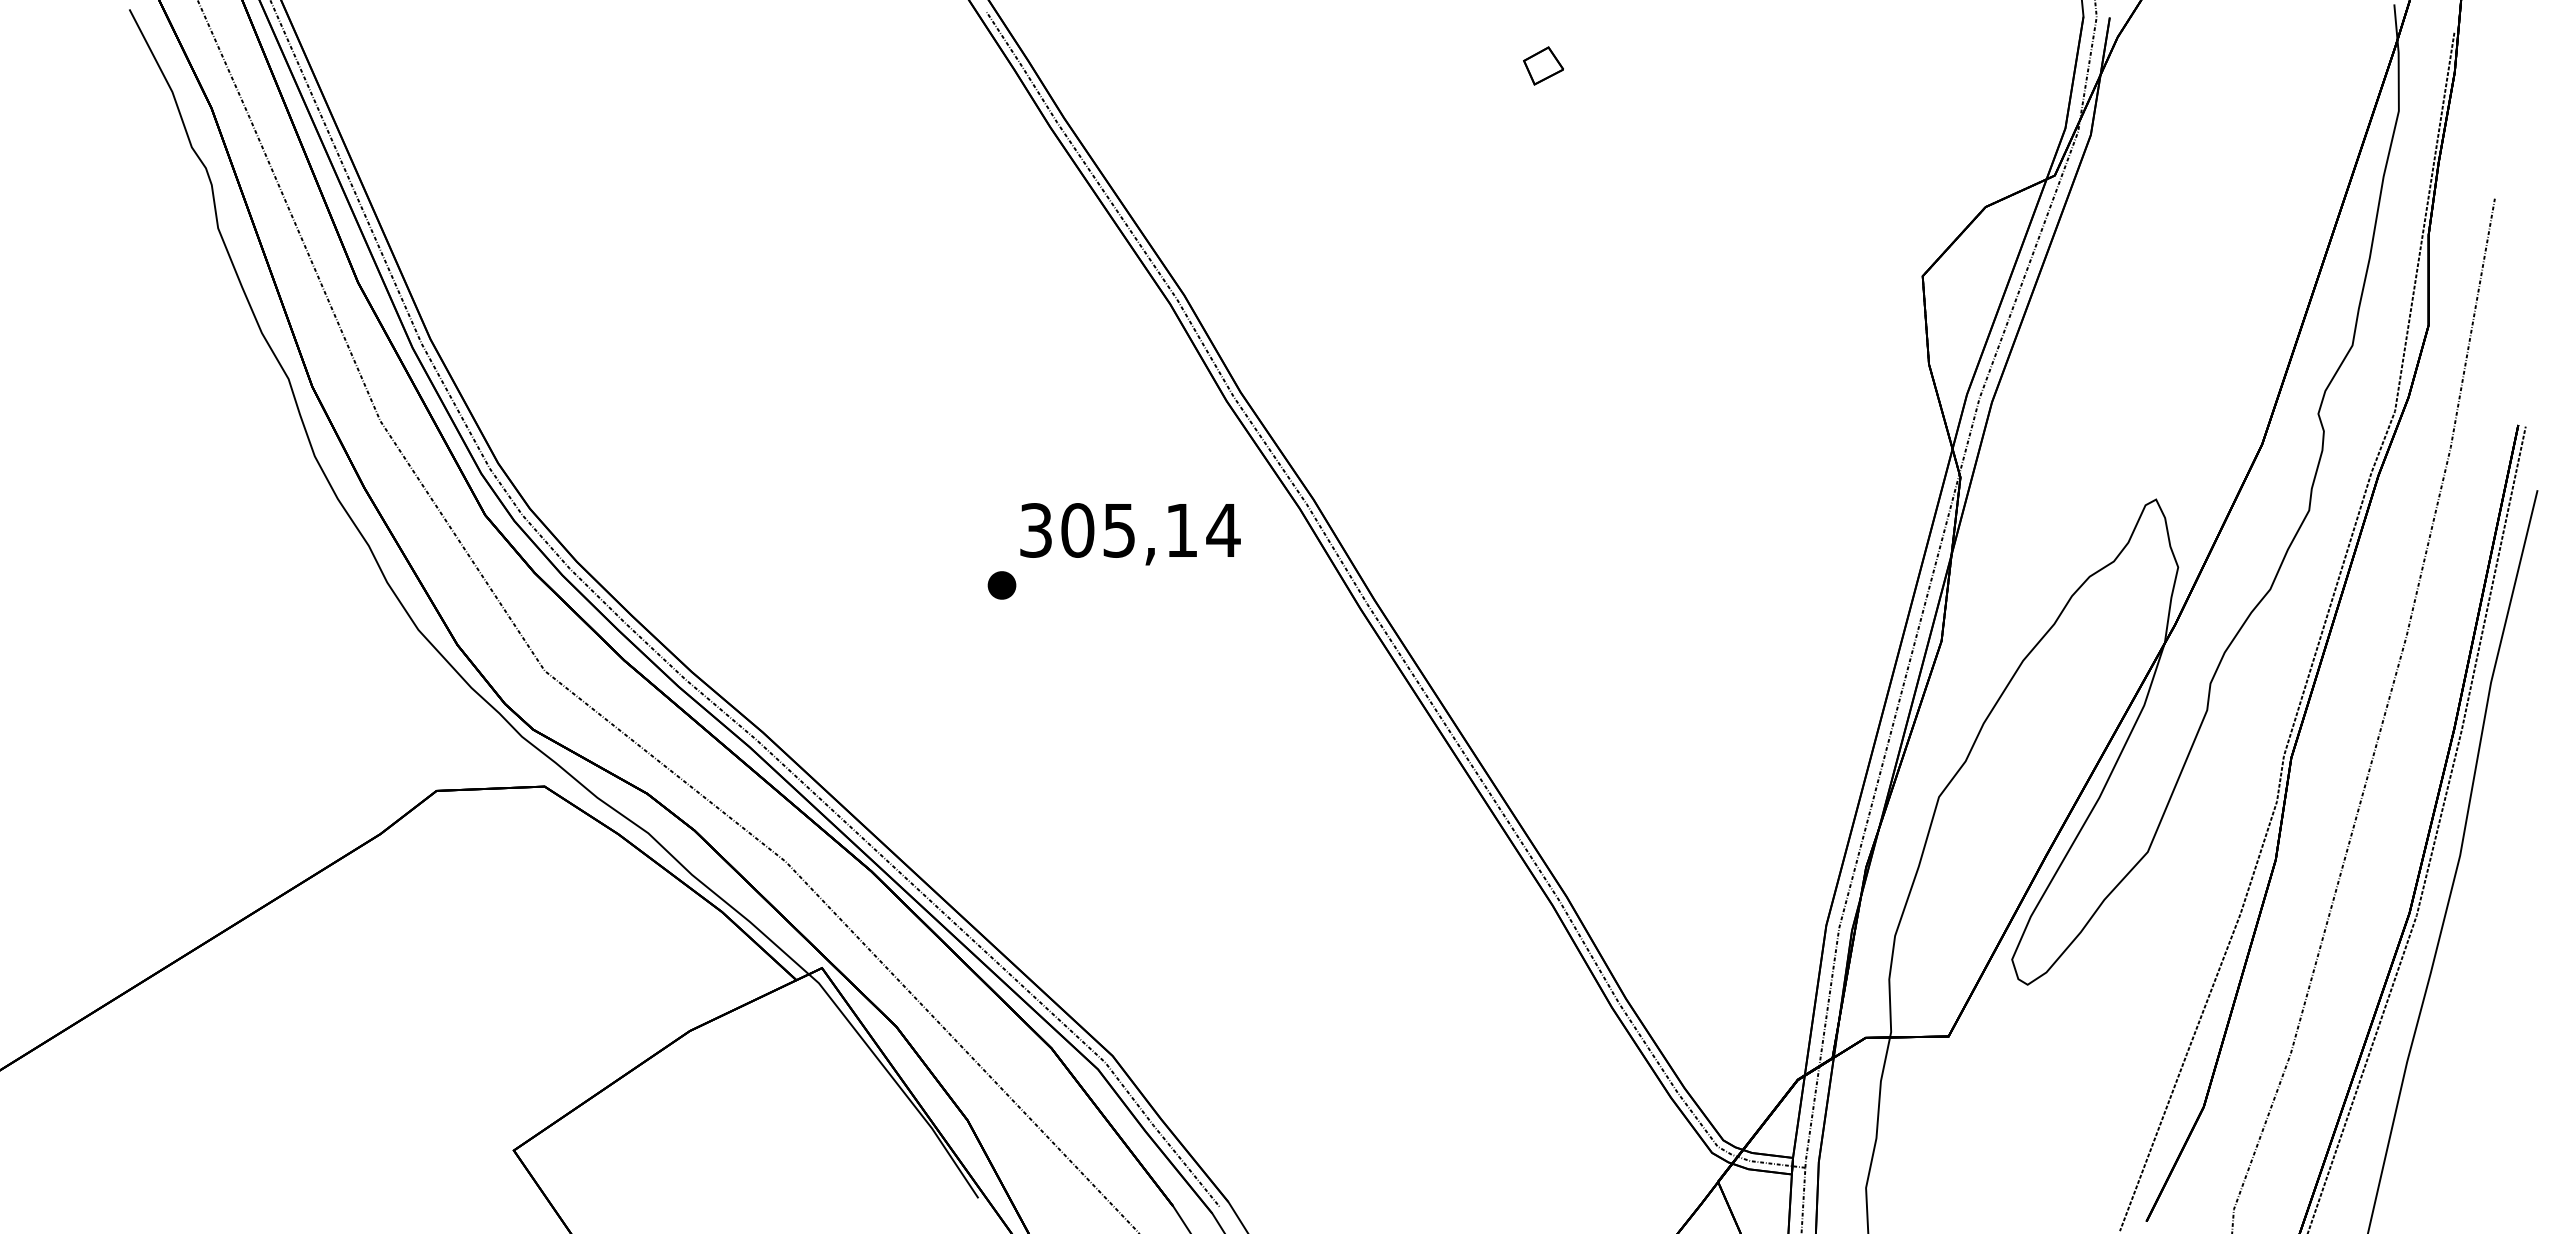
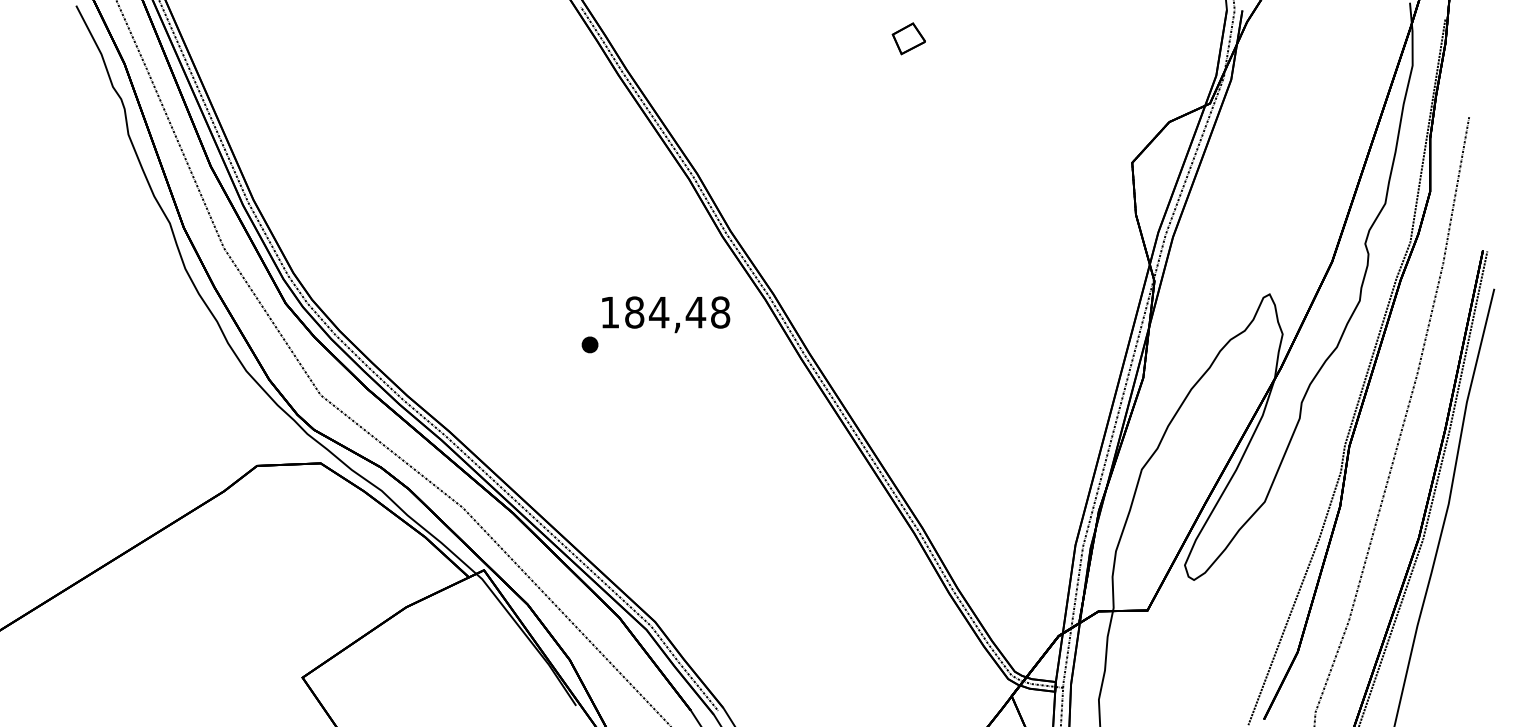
part: (1542, 66) -> (908, 39), size x1.4
text: (1130, 530) -> (665, 312), 305,14 -> 184,48

